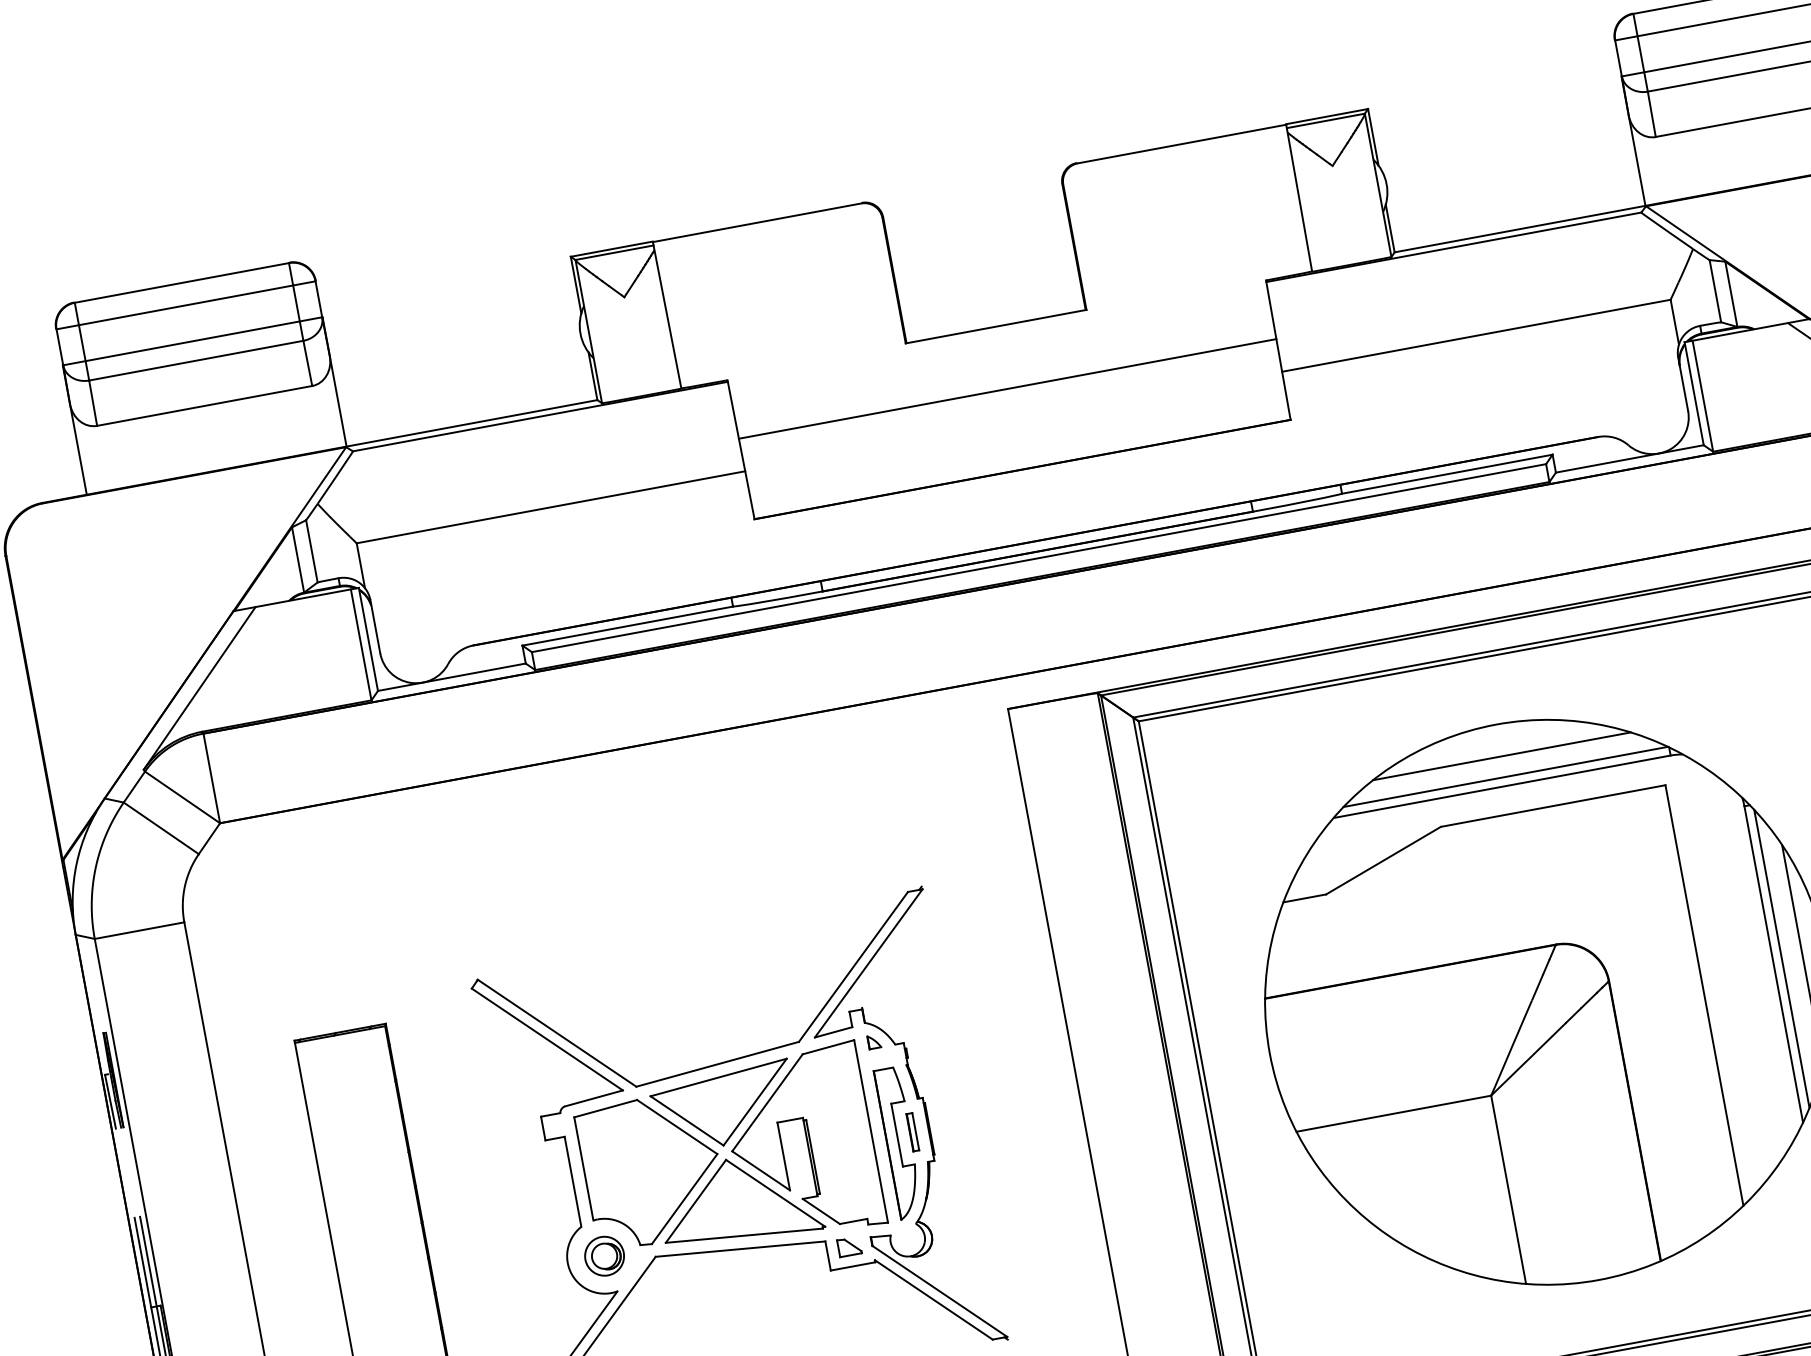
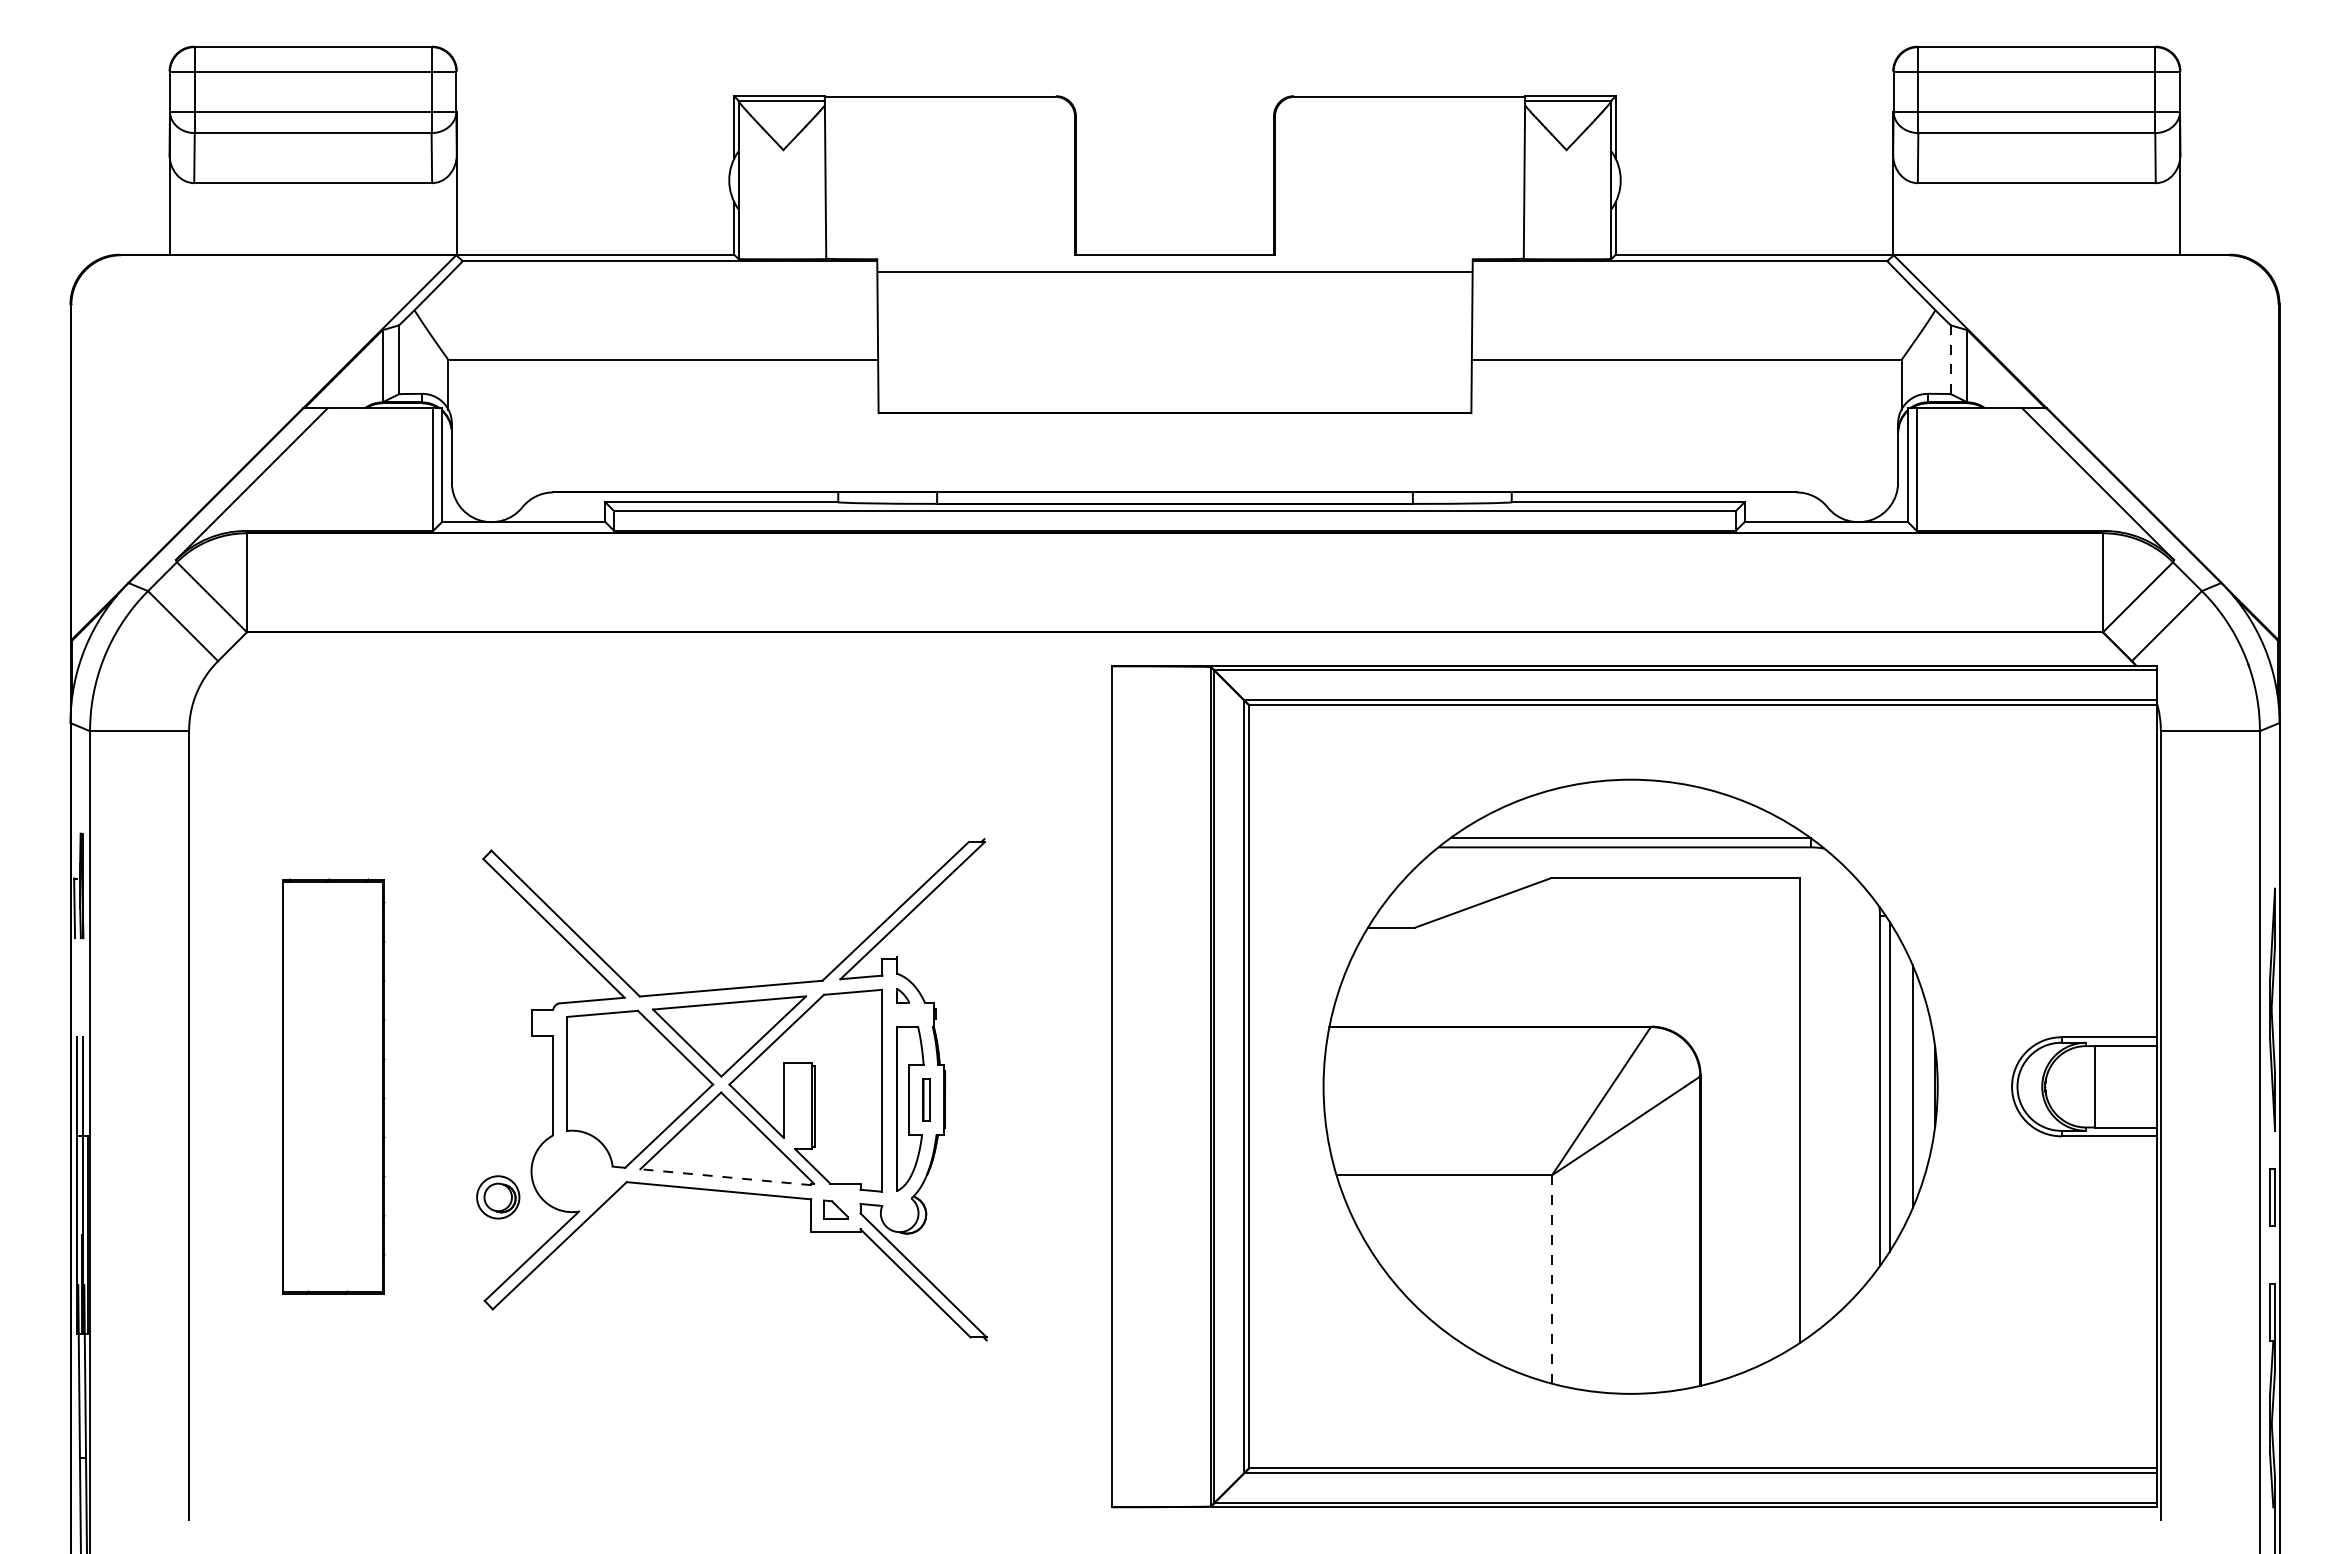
line: (1715, 290) -> (1951, 359), solid -> dashed
line: (1007, 389) -> (1174, 272), moved
line: (1501, 756) -> (1630, 814), removed
line: (1508, 1190) -> (1551, 1280), solid -> dashed
line: (744, 1236) -> (725, 1177), solid -> dashed
part: (604, 1256) -> (498, 1197), moved

